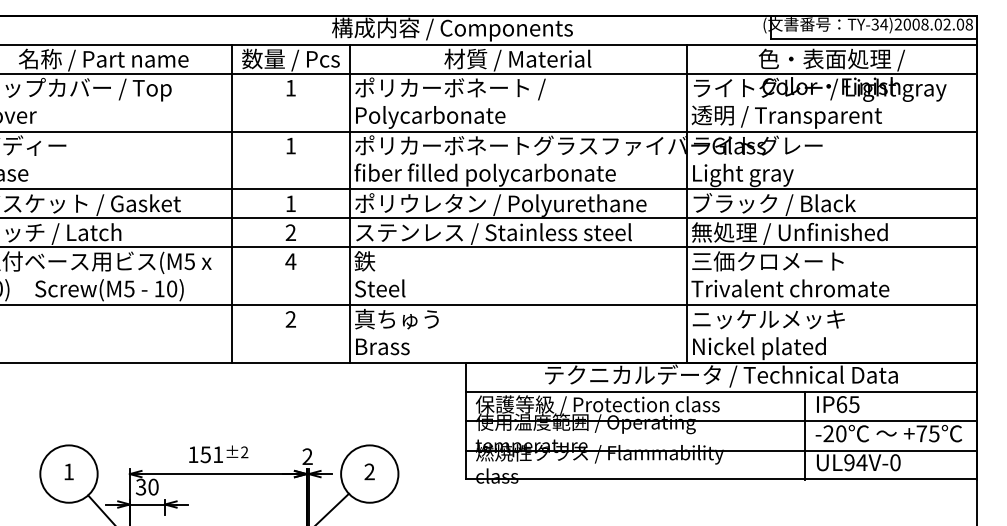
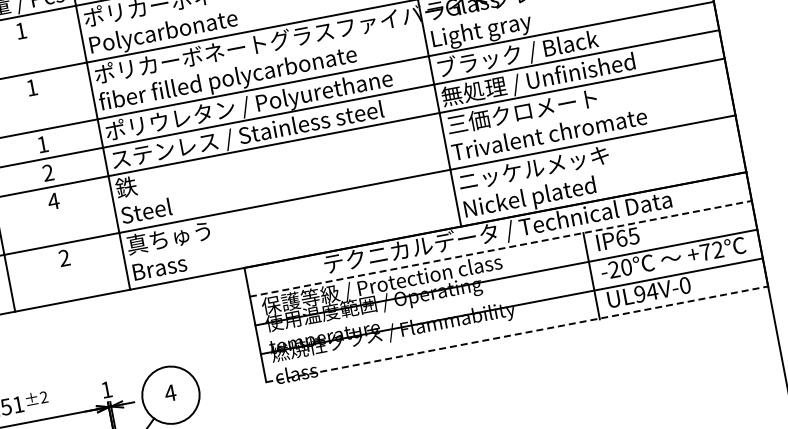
line: (721, 392) -> (501, 249), solid -> dashed
text: (934, 433) -> (718, 249), +75 -> +72
text: (307, 456) -> (106, 389), 2 -> 1
text: (369, 471) -> (170, 392), 2 -> 4
line: (721, 479) -> (517, 334), solid -> dashed

